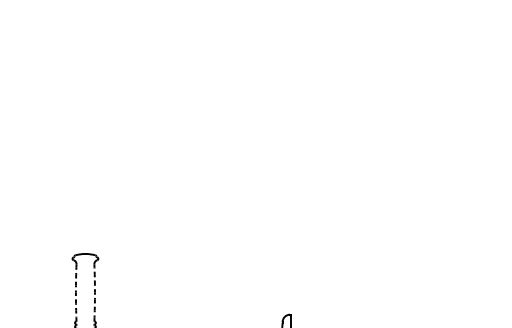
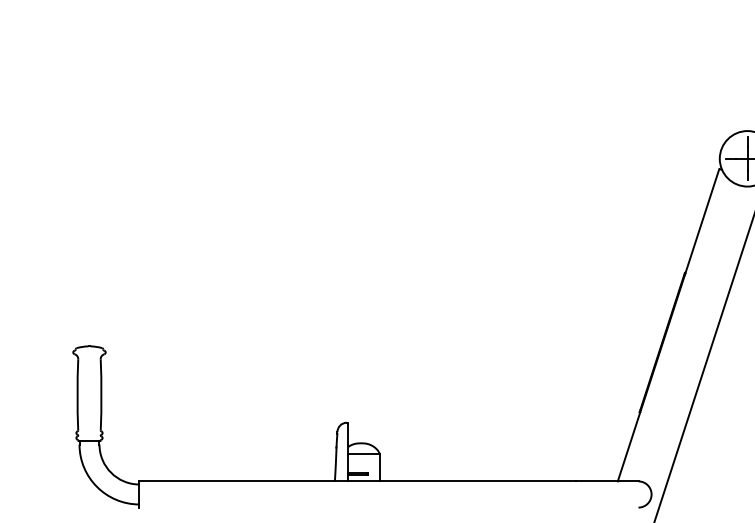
arc: (75, 292) -> (77, 394), dashed -> solid
arc: (95, 292) -> (101, 394), dashed -> solid

